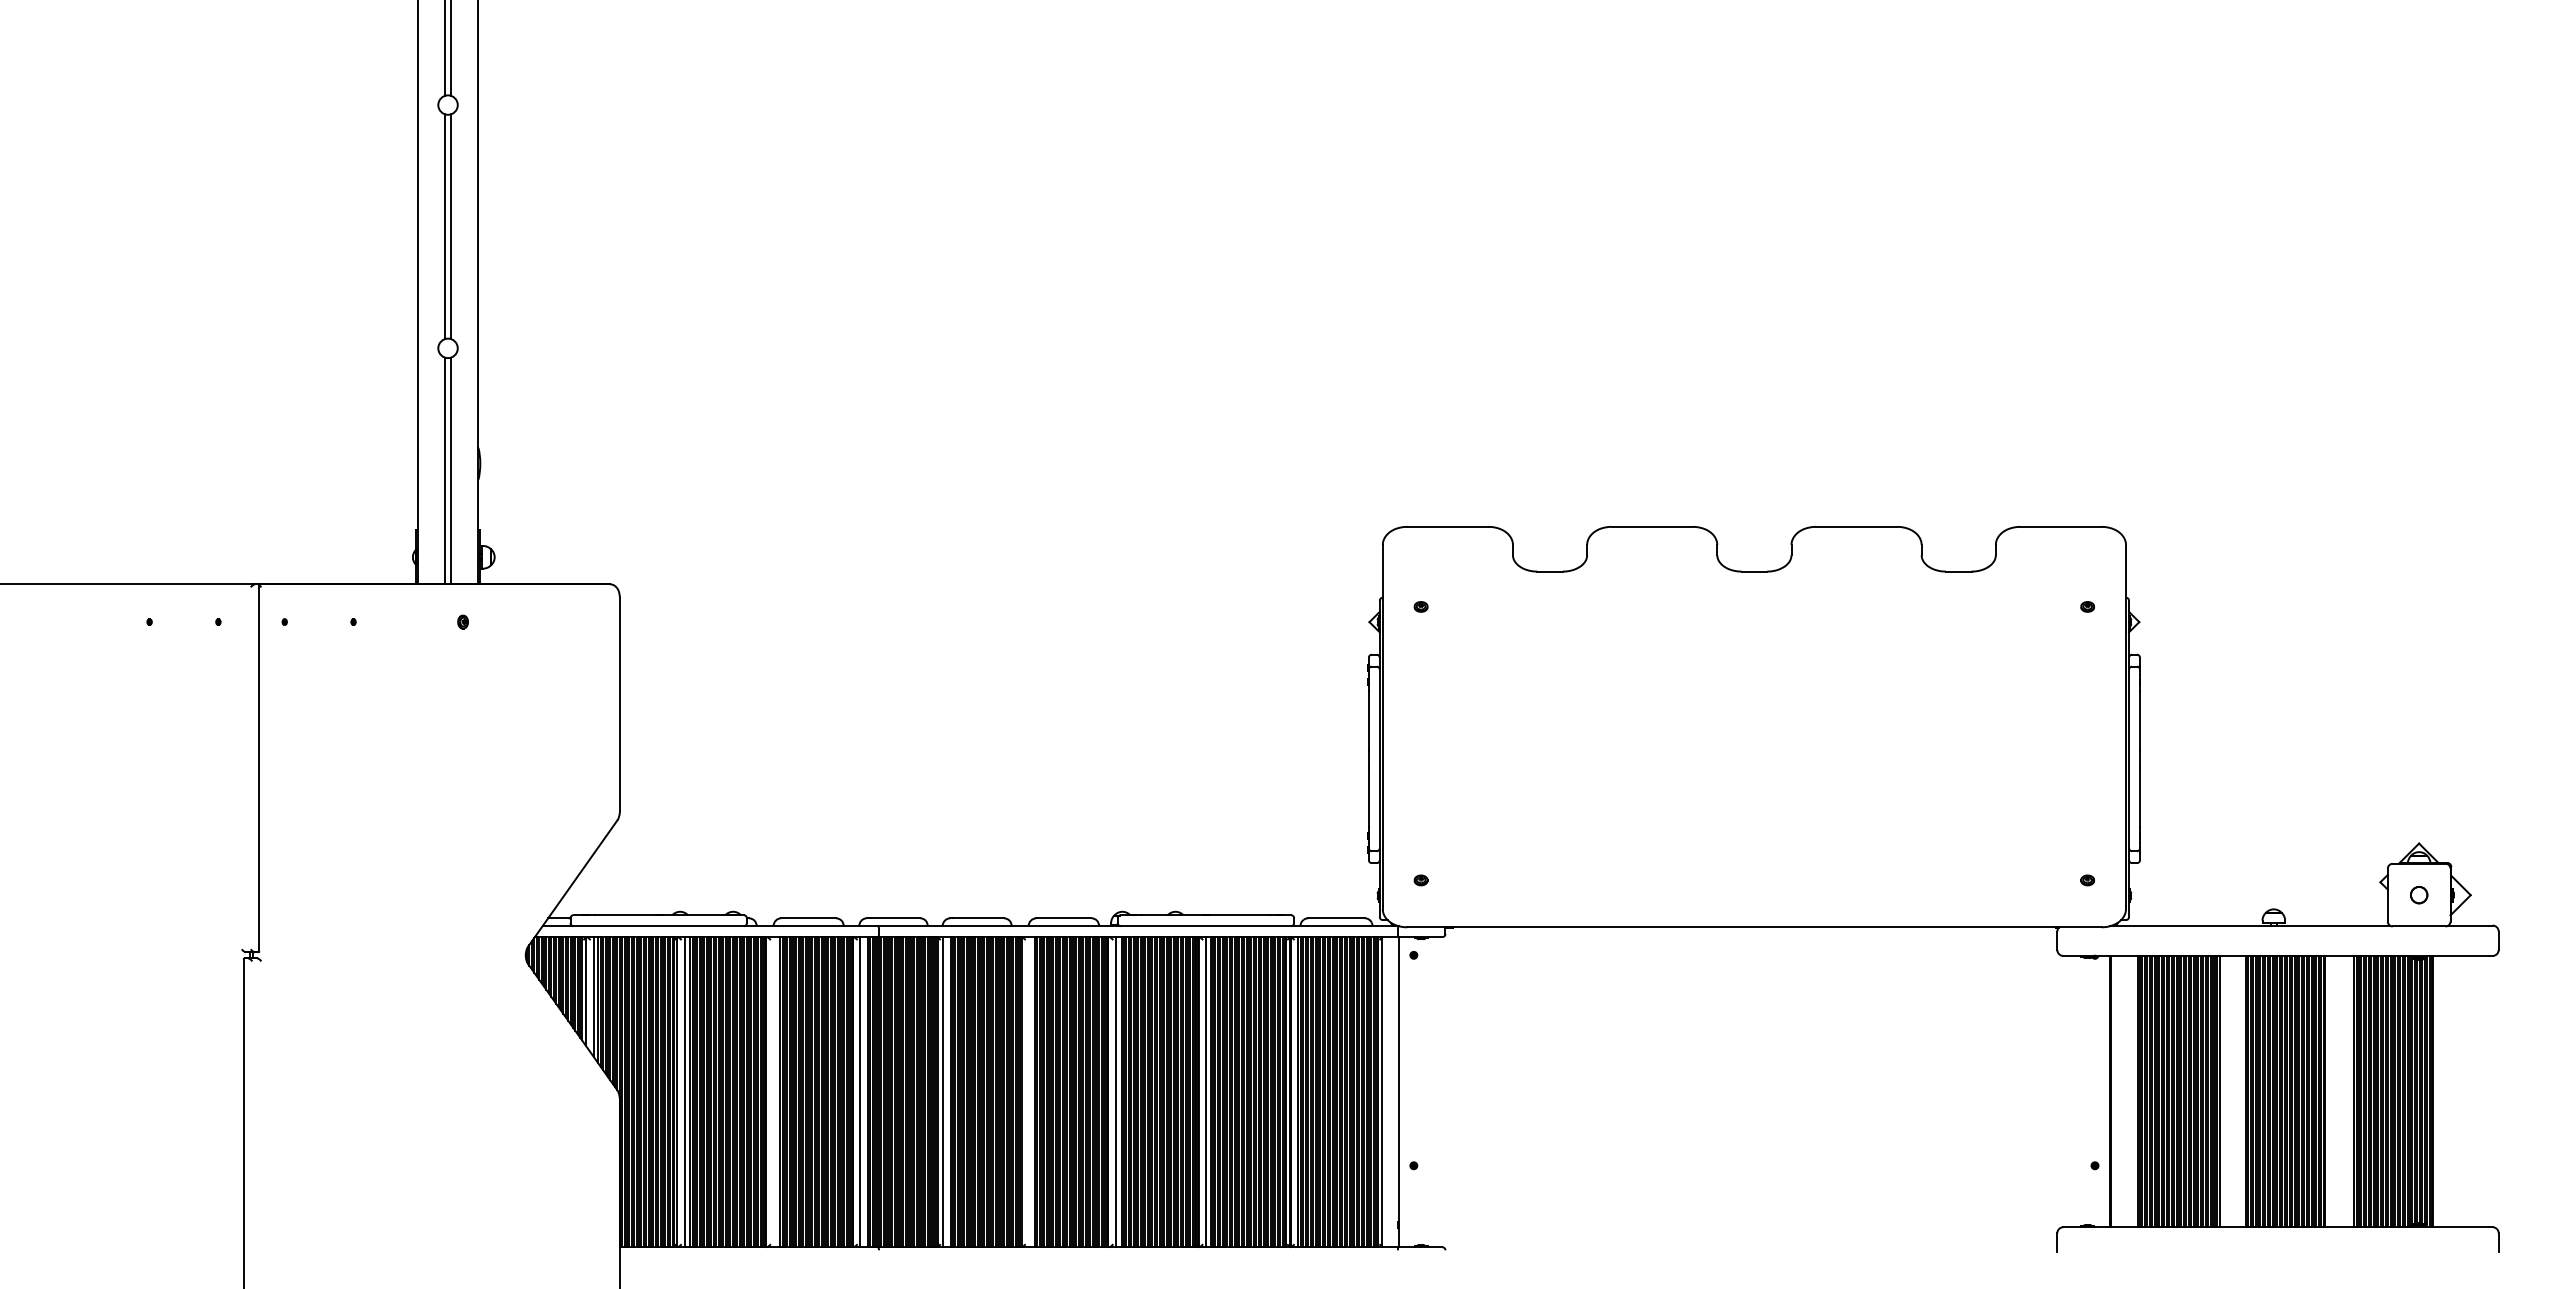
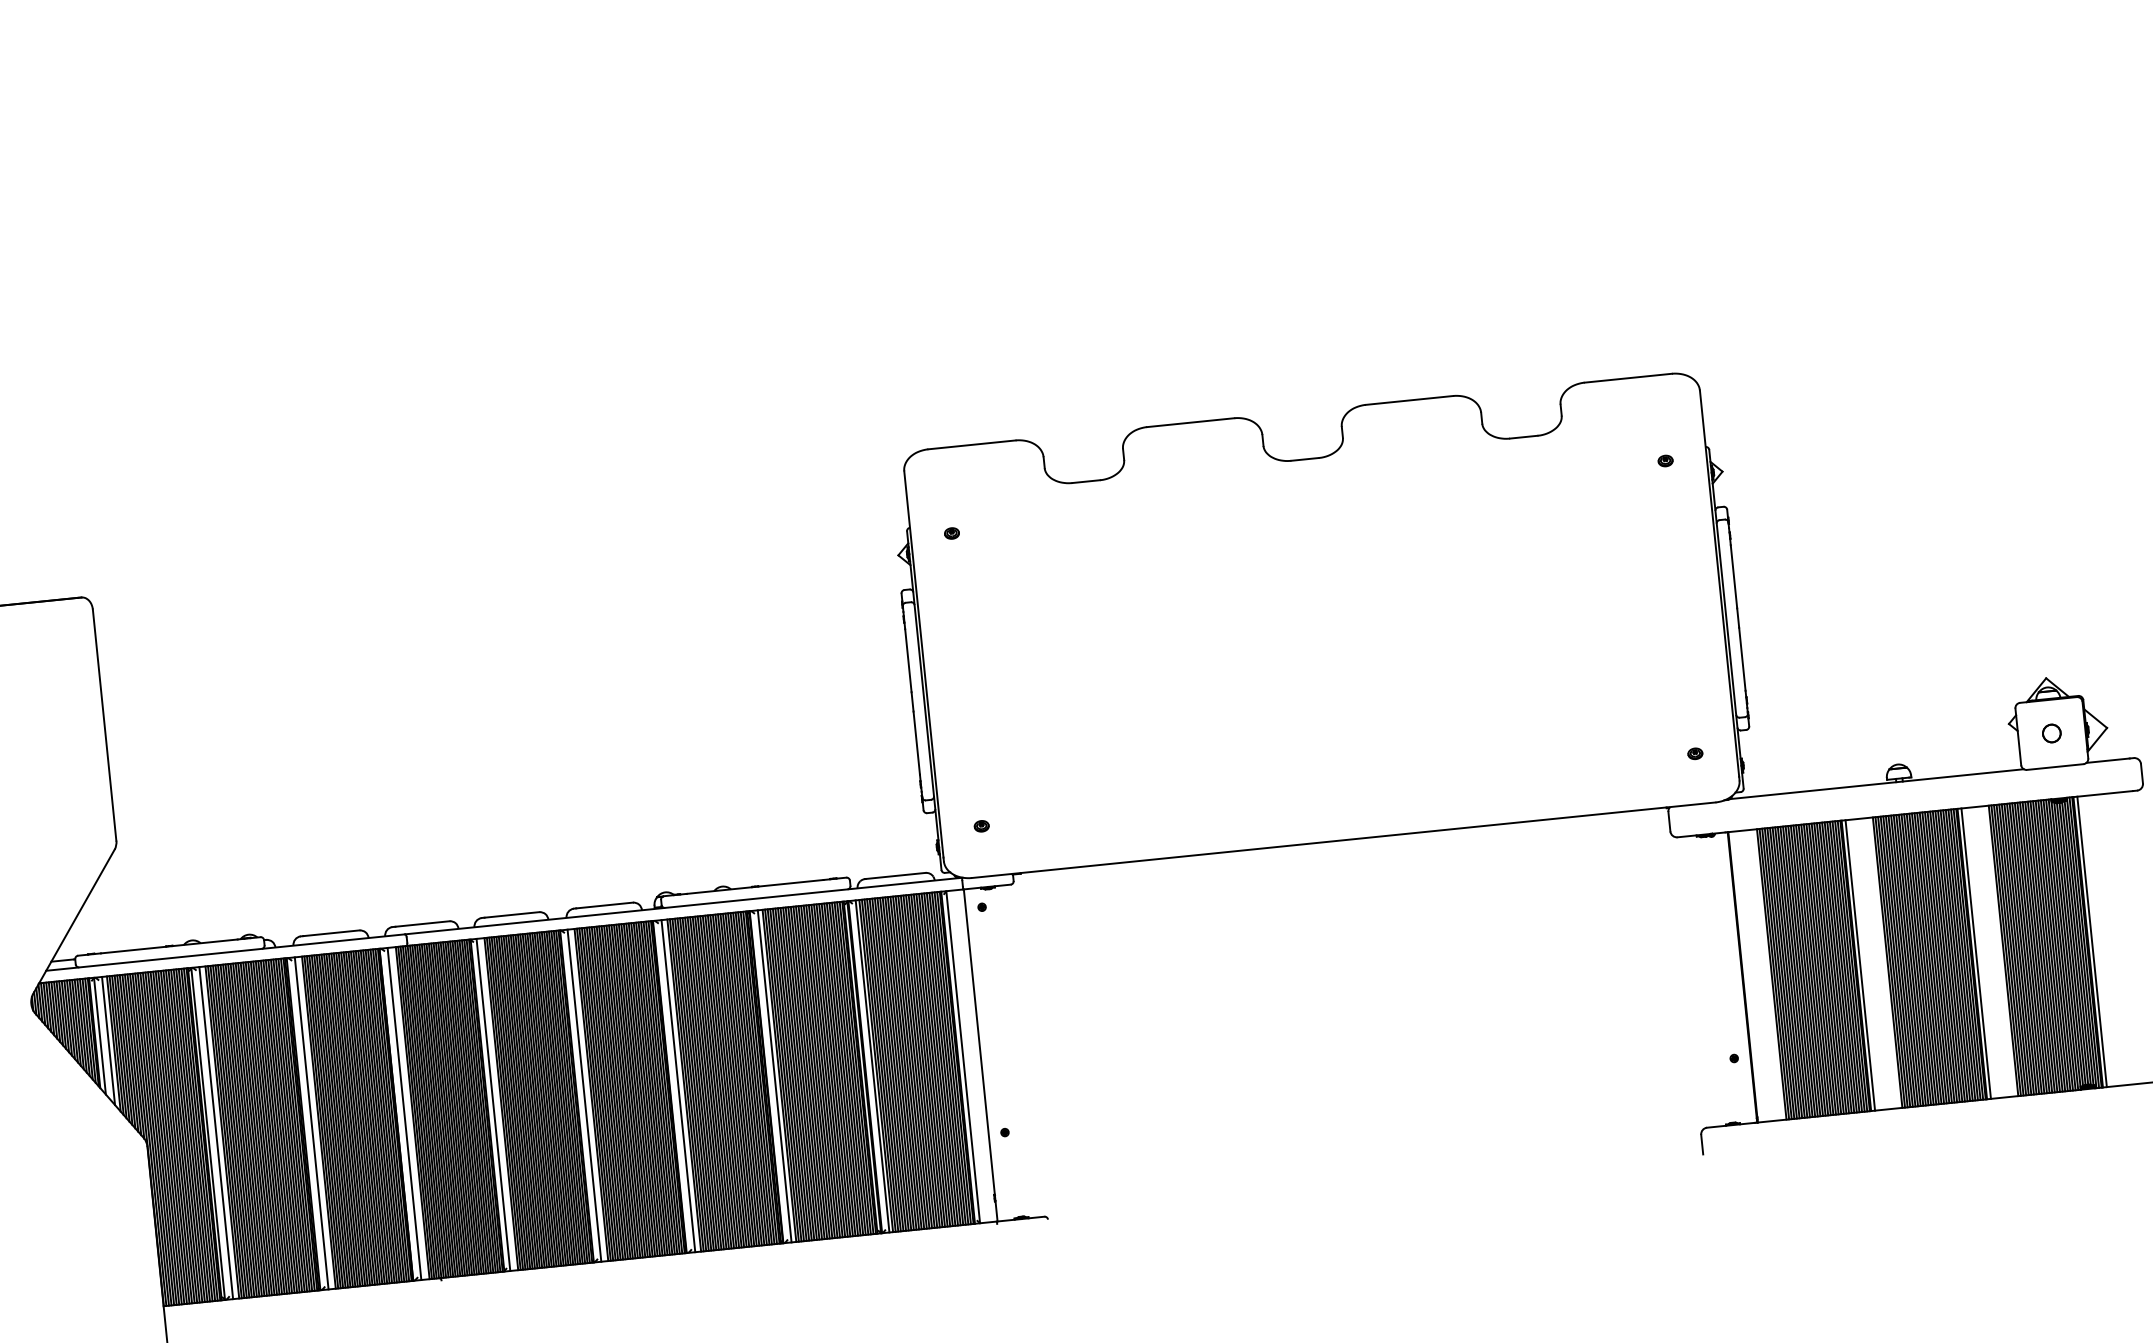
line: (2328, 1091) -> (1976, 953), added
line: (2436, 1091) -> (2091, 941), added
line: (773, 1092) -> (311, 1123), added
line: (1028, 1092) -> (584, 1096), added

